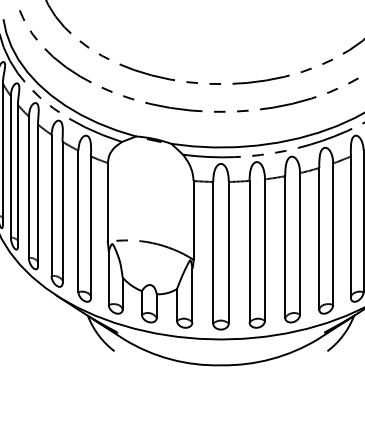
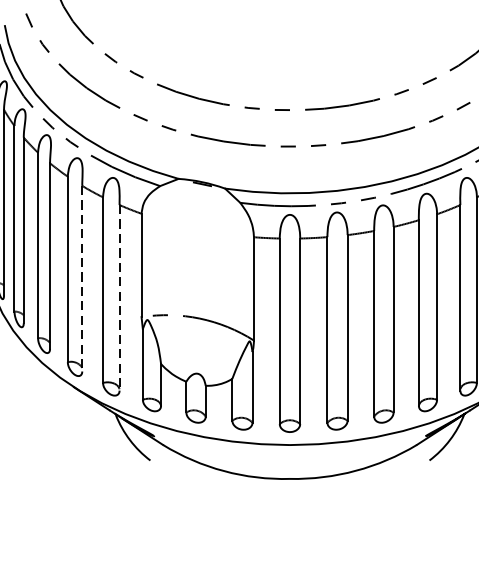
line: (62, 212) -> (82, 278), solid -> dashed
line: (91, 227) -> (120, 298), solid -> dashed

